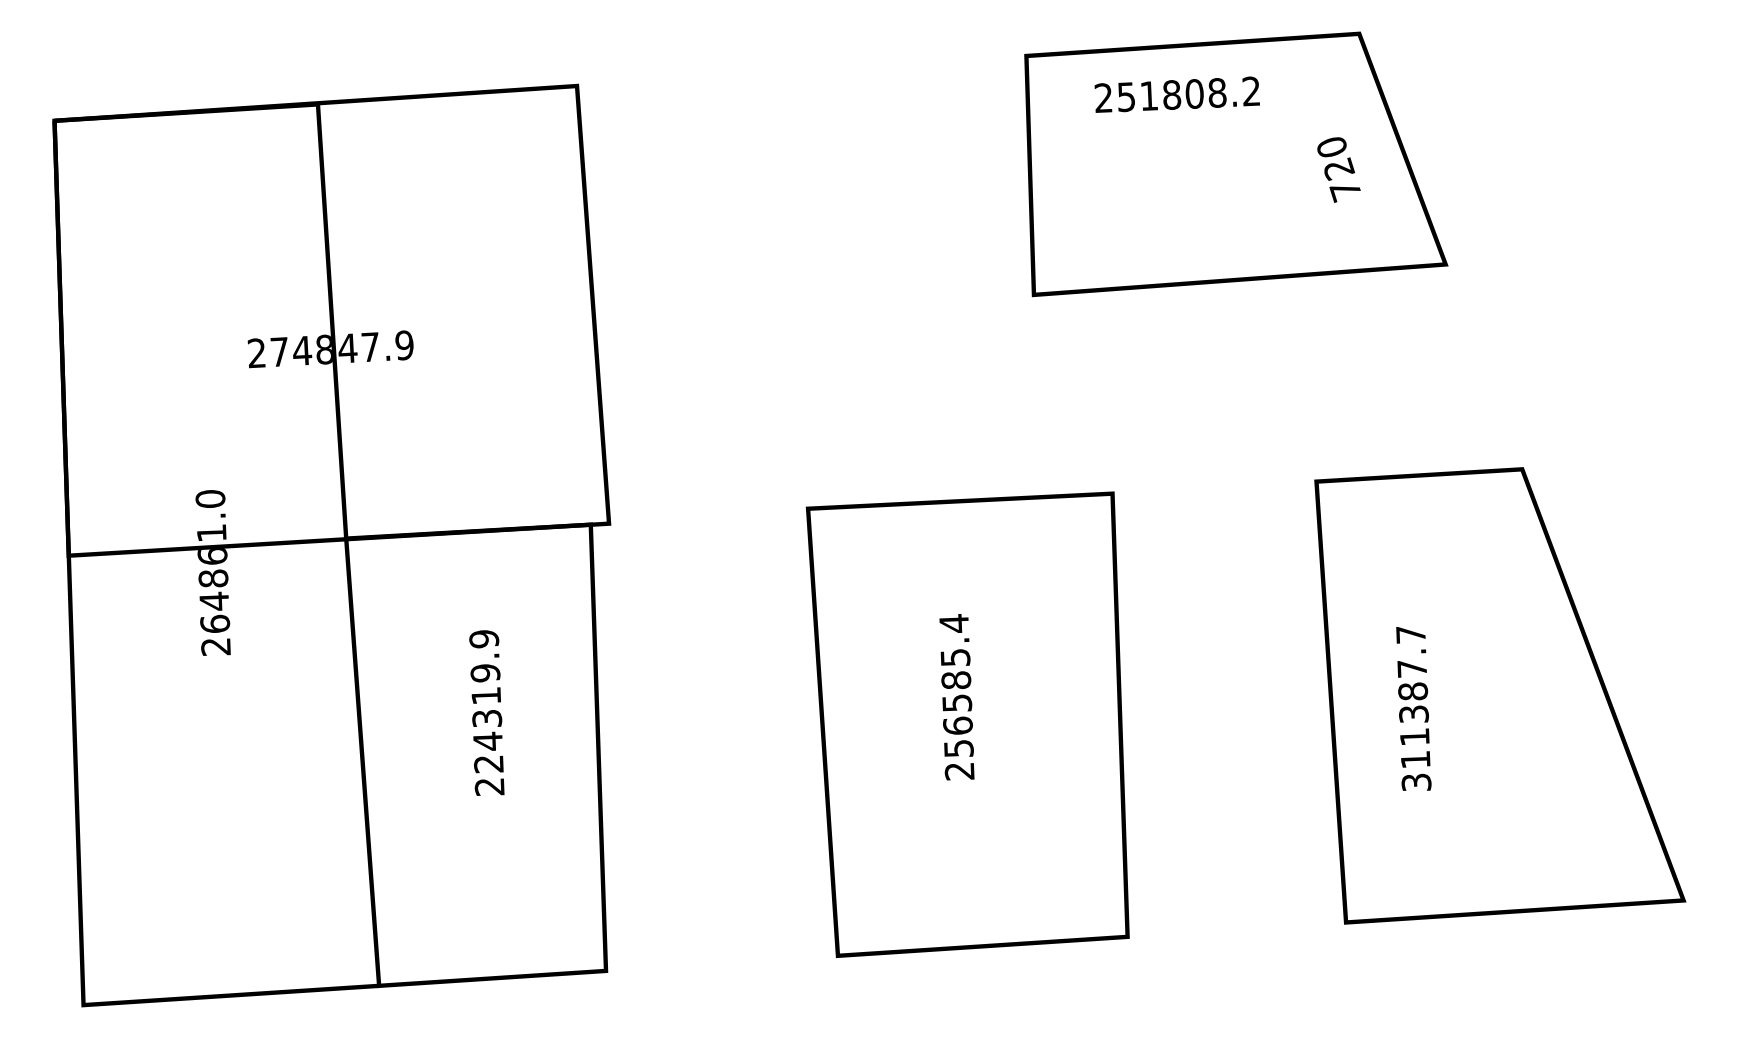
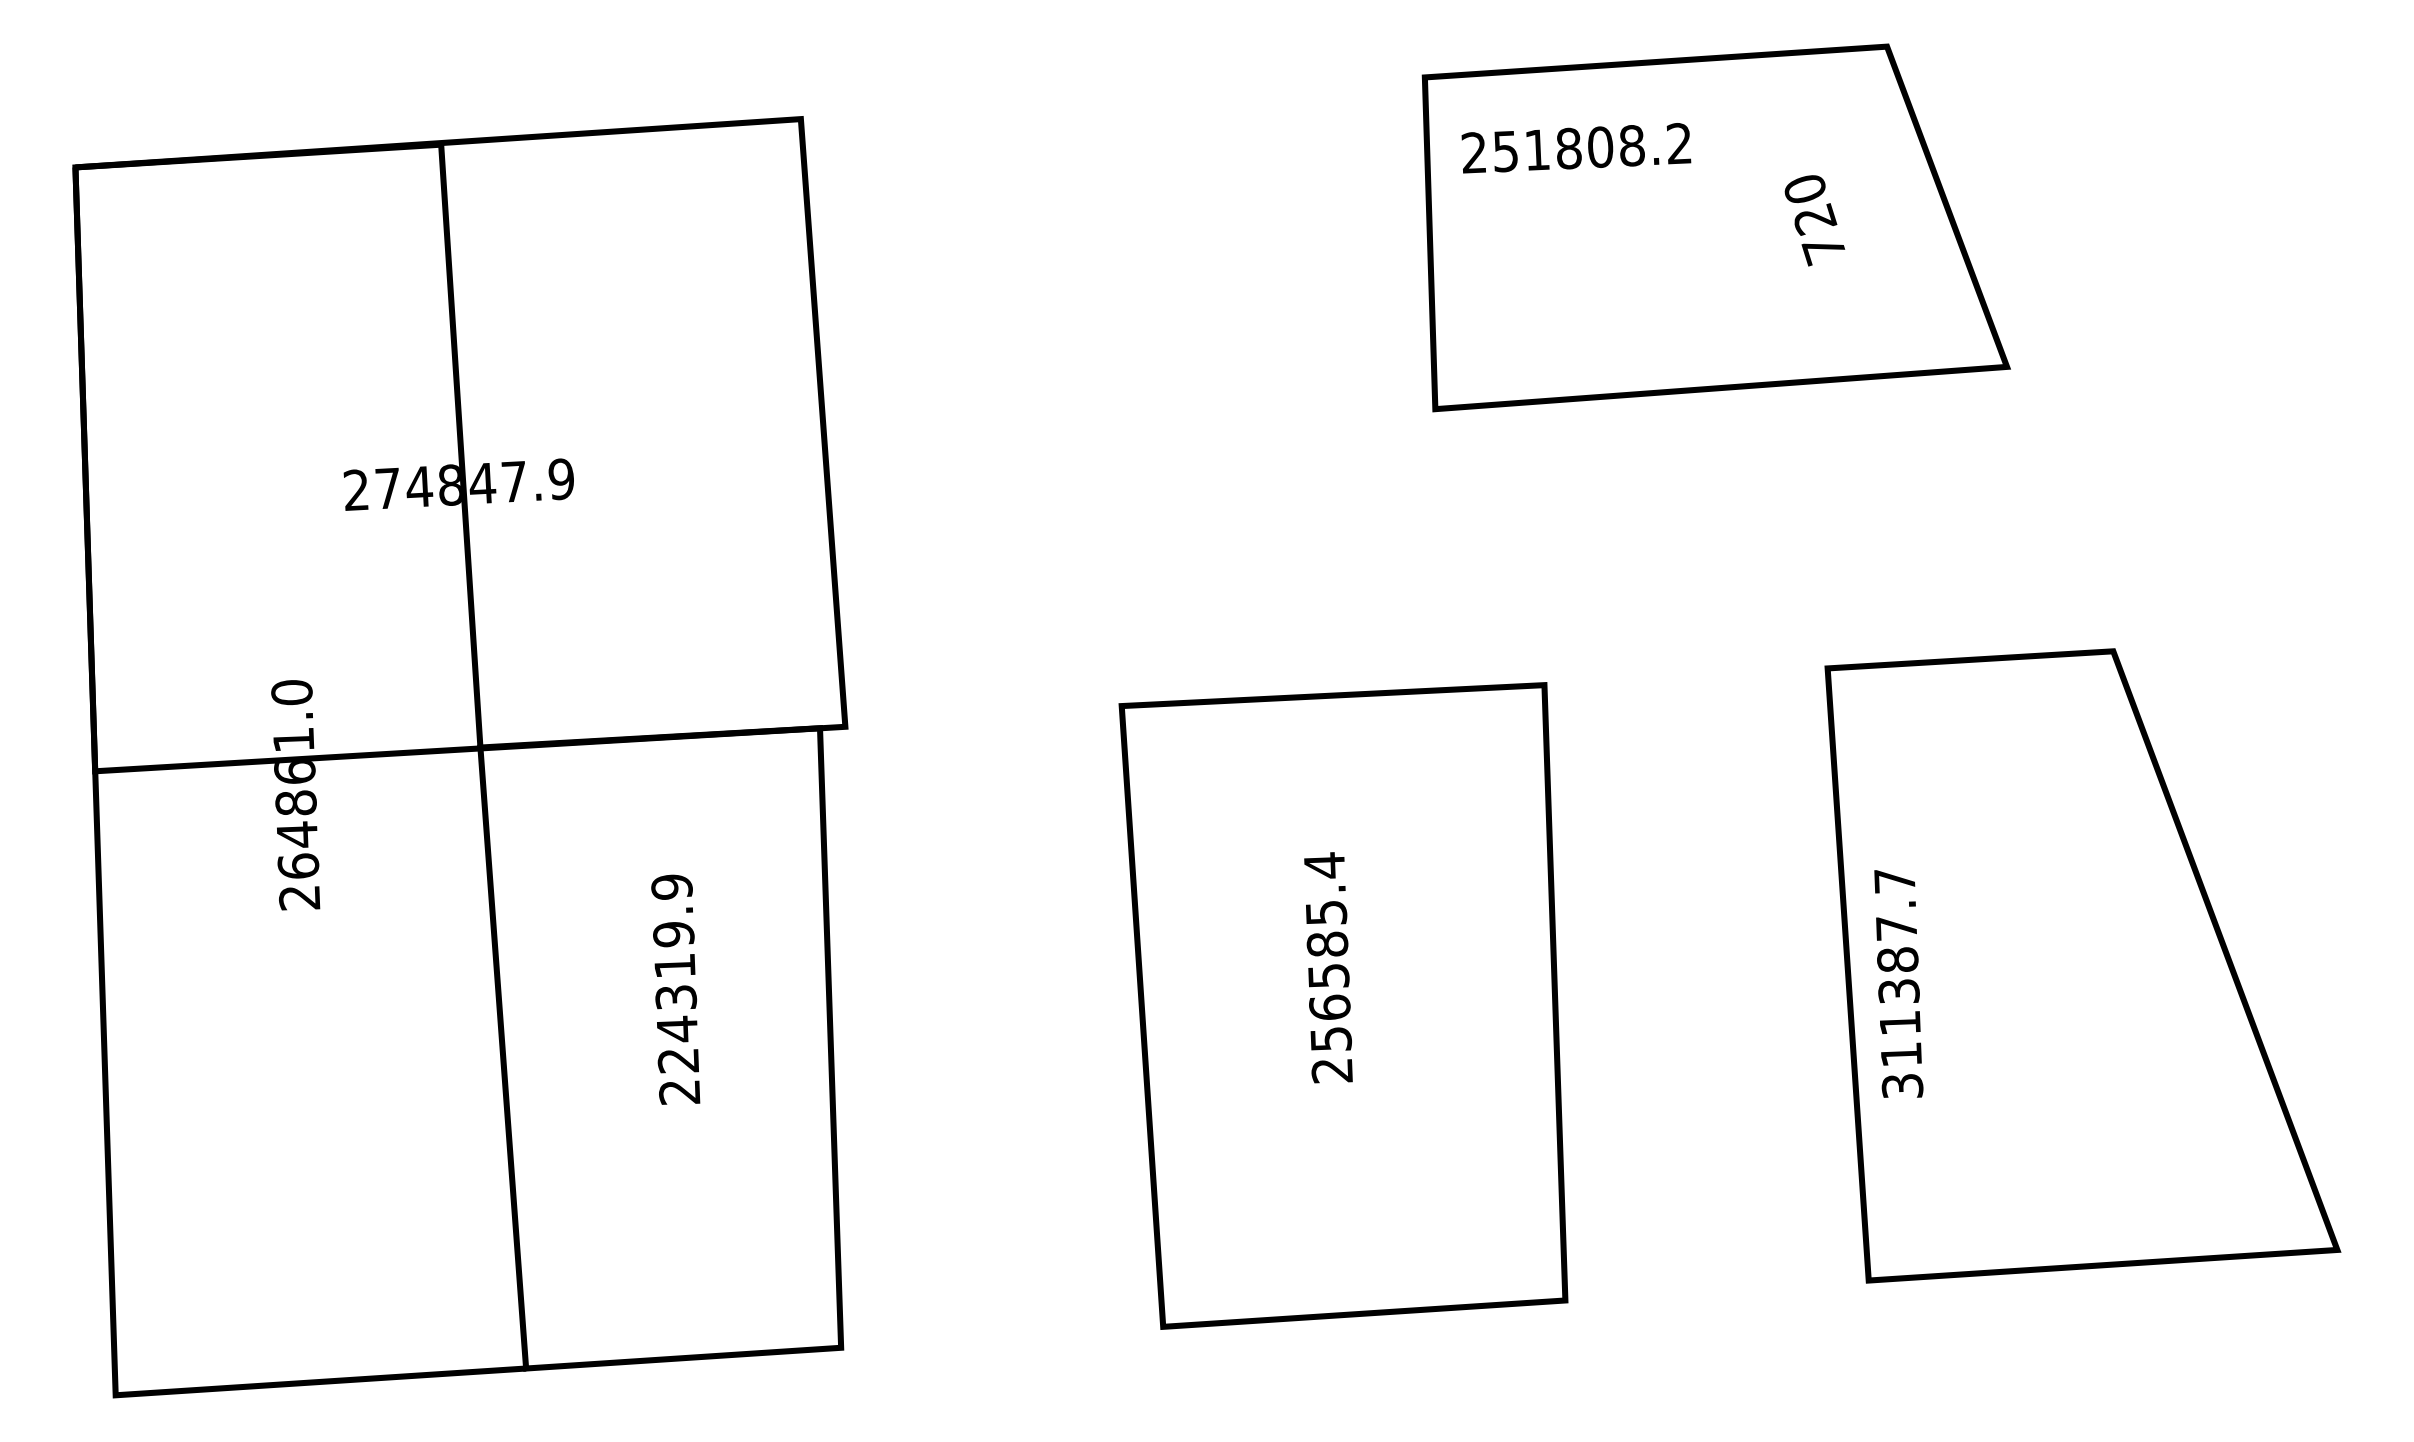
text: (1177, 94) -> (1576, 148), moved
text: (1338, 169) -> (1814, 220), moved
text: (1413, 708) -> (1898, 983), moved

